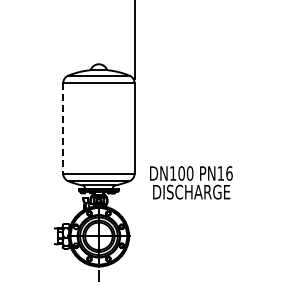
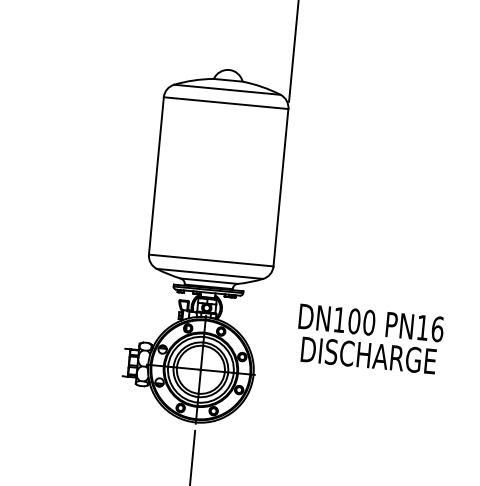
line: (63, 128) -> (156, 176), dashed -> solid
text: (191, 182) -> (370, 338), moved

